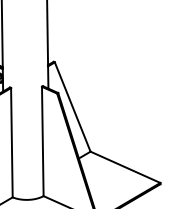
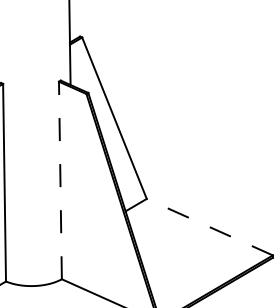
line: (42, 141) -> (59, 180), solid -> dashed
line: (125, 167) -> (209, 227), solid -> dashed

